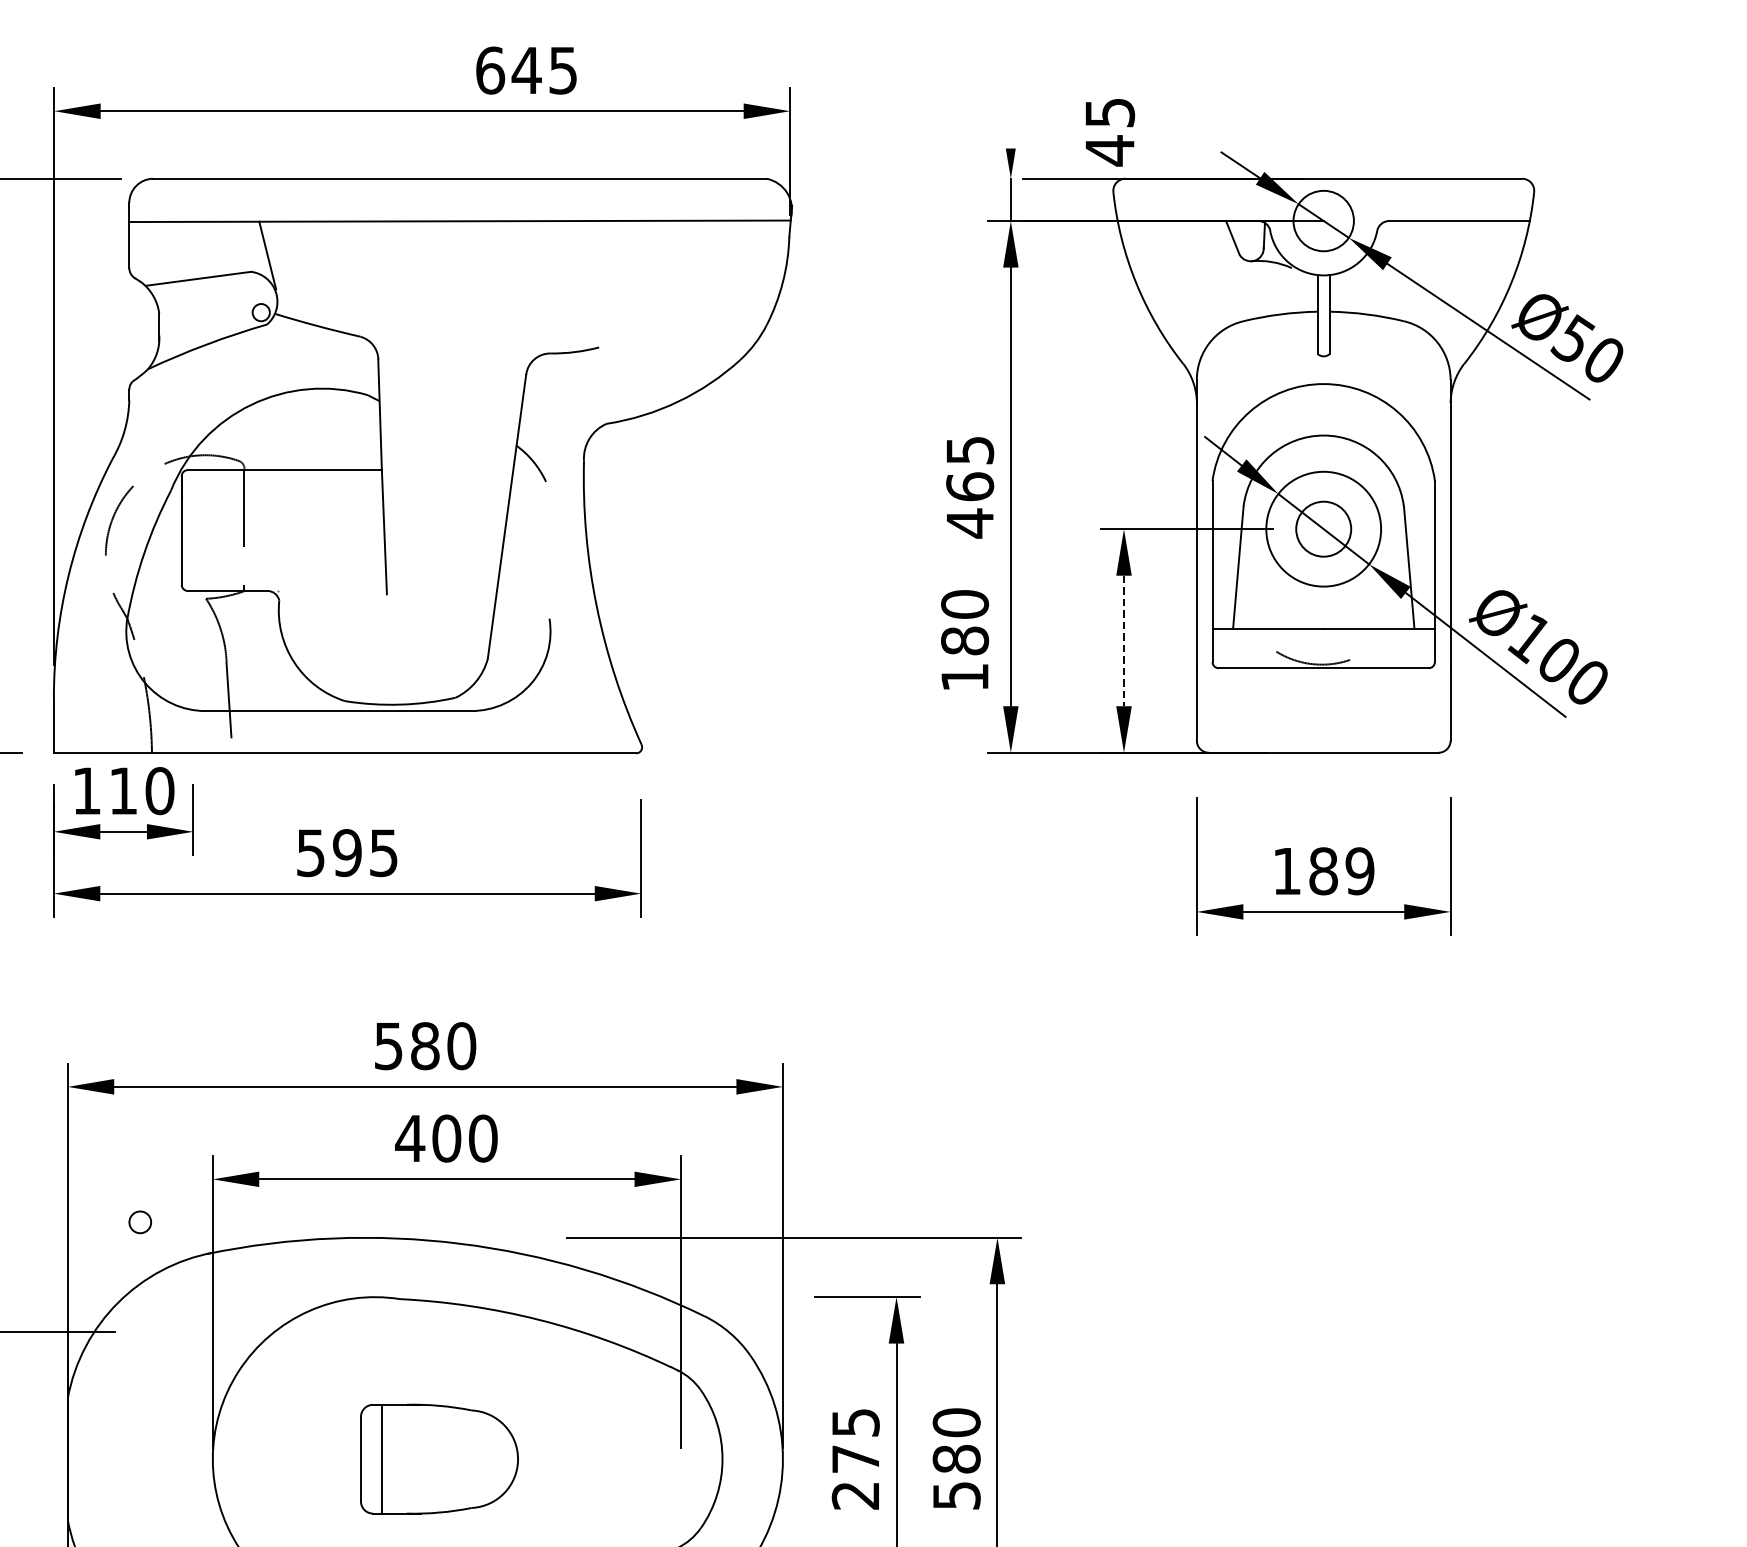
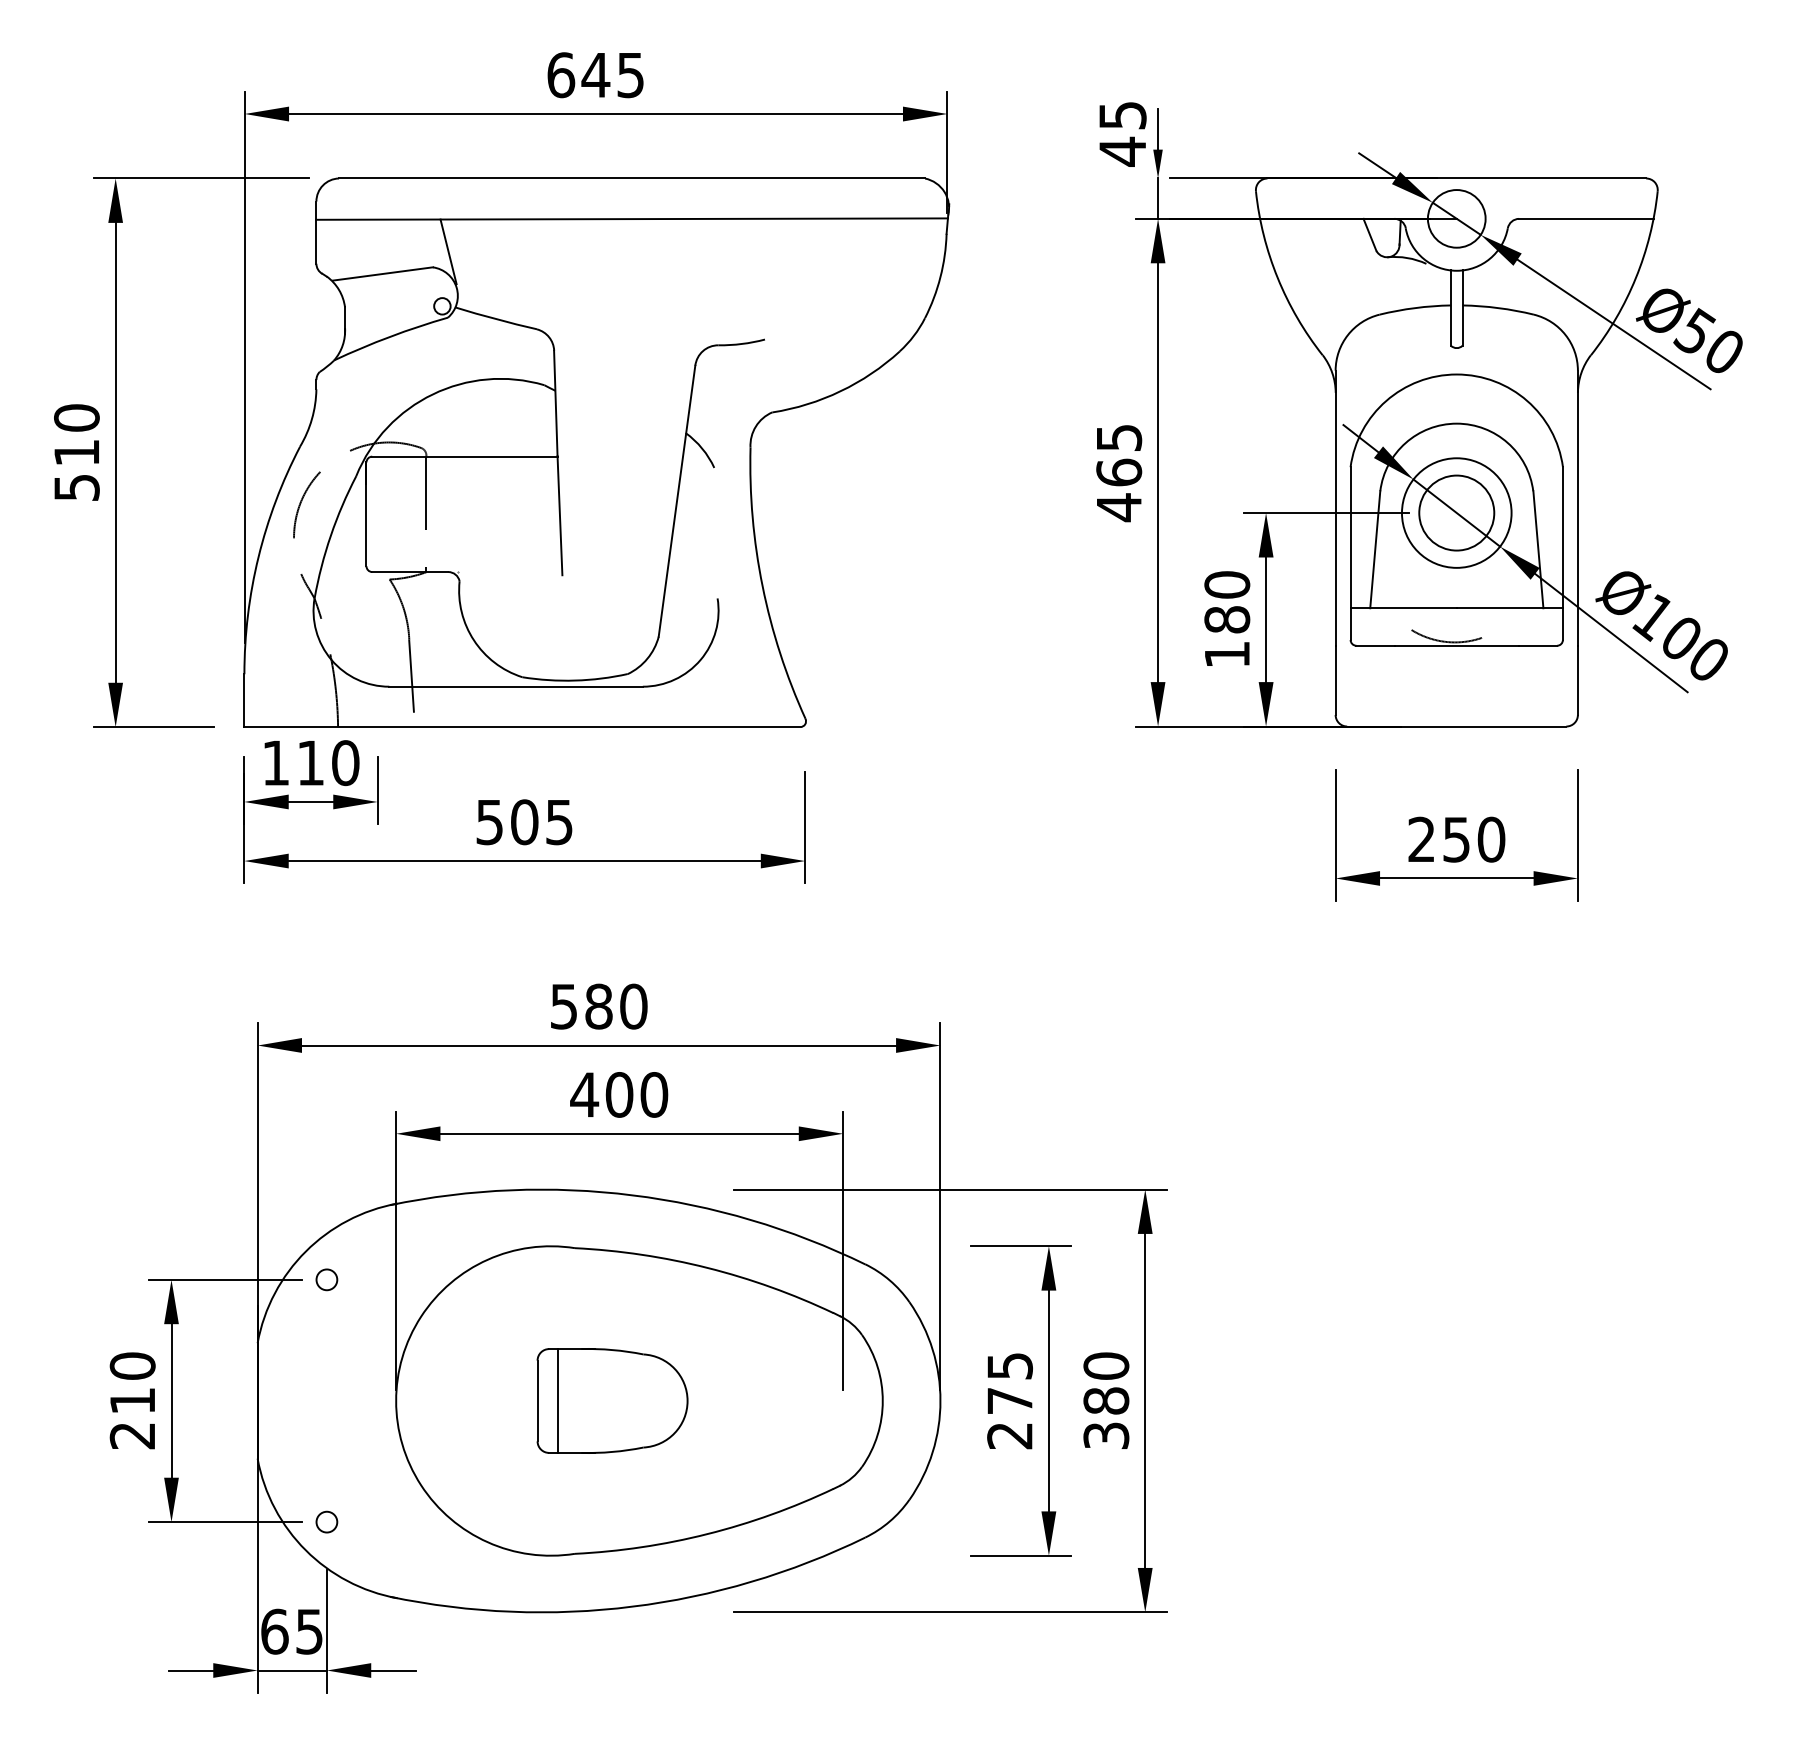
text: (526, 70) -> (595, 75), moved
line: (1011, 126) -> (1158, 128), added
text: (1109, 132) -> (1122, 134), moved
circle: (1323, 528) -> (1456, 512), size x1.43
text: (965, 639) -> (1227, 618), moved
line: (1124, 641) -> (1266, 620), dashed -> solid
text: (347, 853) -> (524, 822), 595 -> 505
text: (1323, 871) -> (1456, 839), 189 -> 250
circle: (139, 1221) -> (326, 1279), moved
text: (955, 1495) -> (1105, 1435), 580 -> 380

